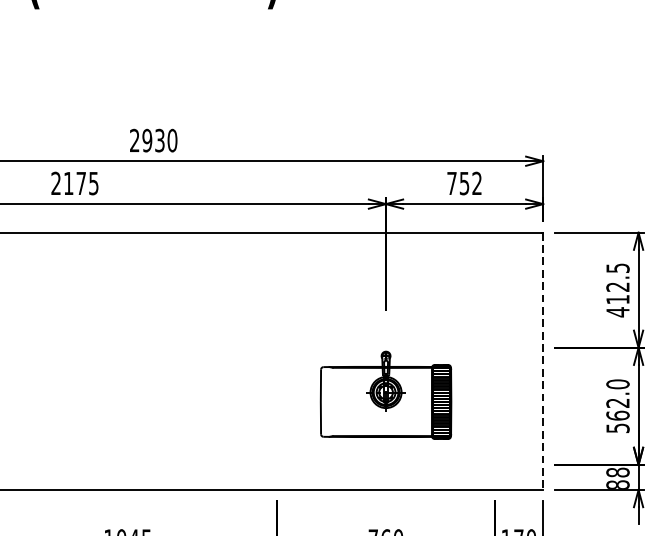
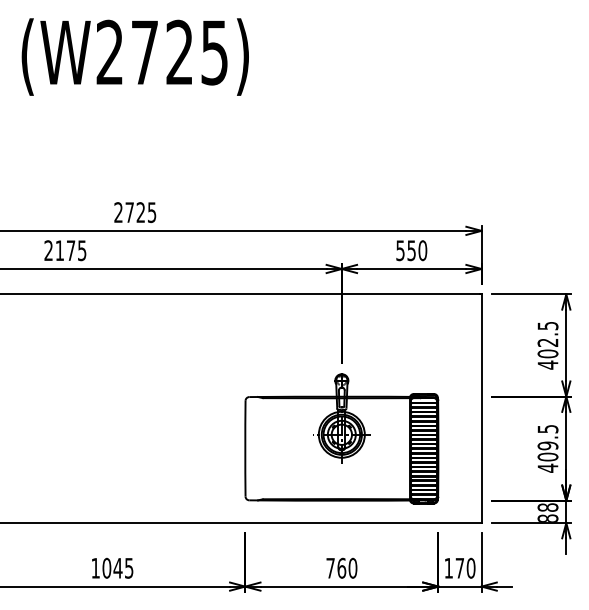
text: (159, 140) -> (140, 212), 2930 -> 2725
text: (464, 183) -> (411, 250), 752 -> 550
text: (617, 299) -> (547, 353), 412.5 -> 402.5
line: (543, 362) -> (481, 409), dashed -> solid
part: (385, 394) -> (341, 438), size x1.67
text: (617, 406) -> (547, 448), 562.0 -> 409.5

